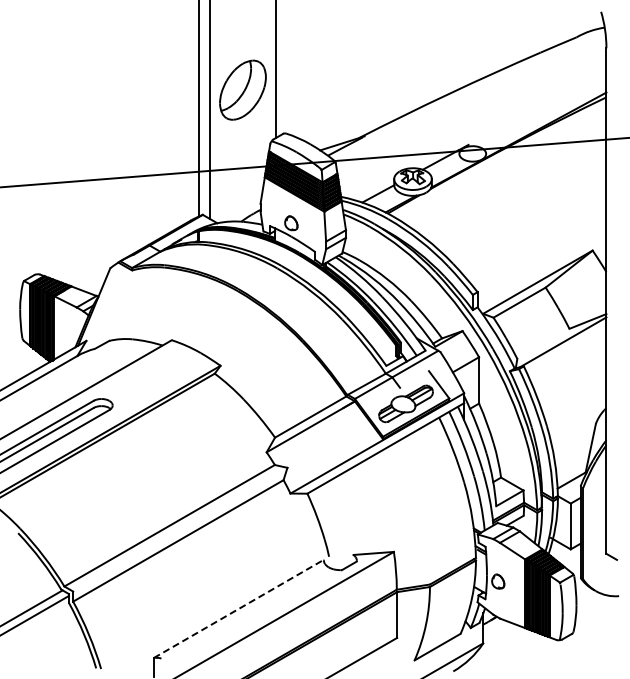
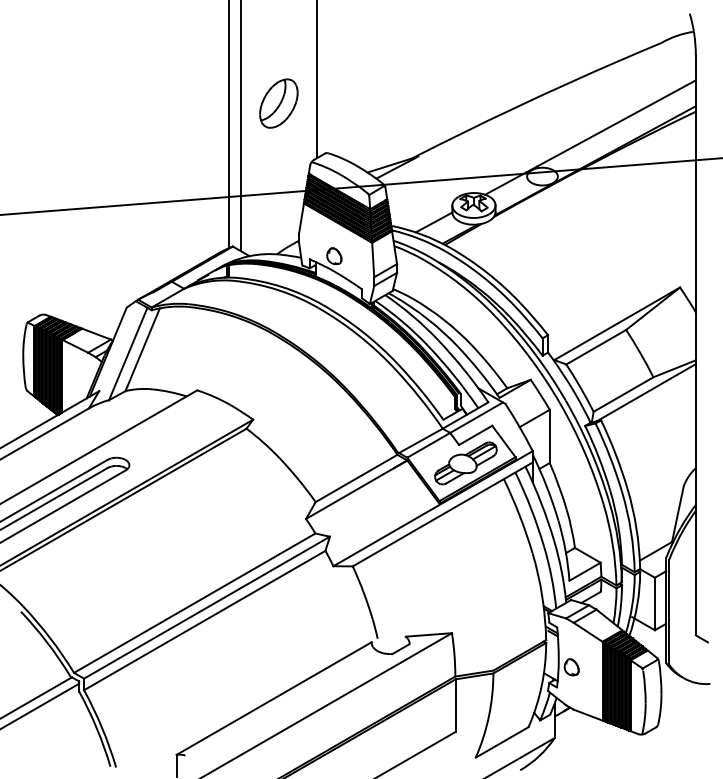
part: (242, 90) -> (278, 103), size x0.71
line: (537, 107) -> (616, 123), added
line: (124, 304) -> (142, 349), added
line: (111, 308) -> (128, 353), added
line: (543, 343) -> (623, 394), added
line: (414, 379) -> (475, 435), added
line: (180, 529) -> (207, 607), added
line: (239, 608) -> (274, 698), dashed -> solid

